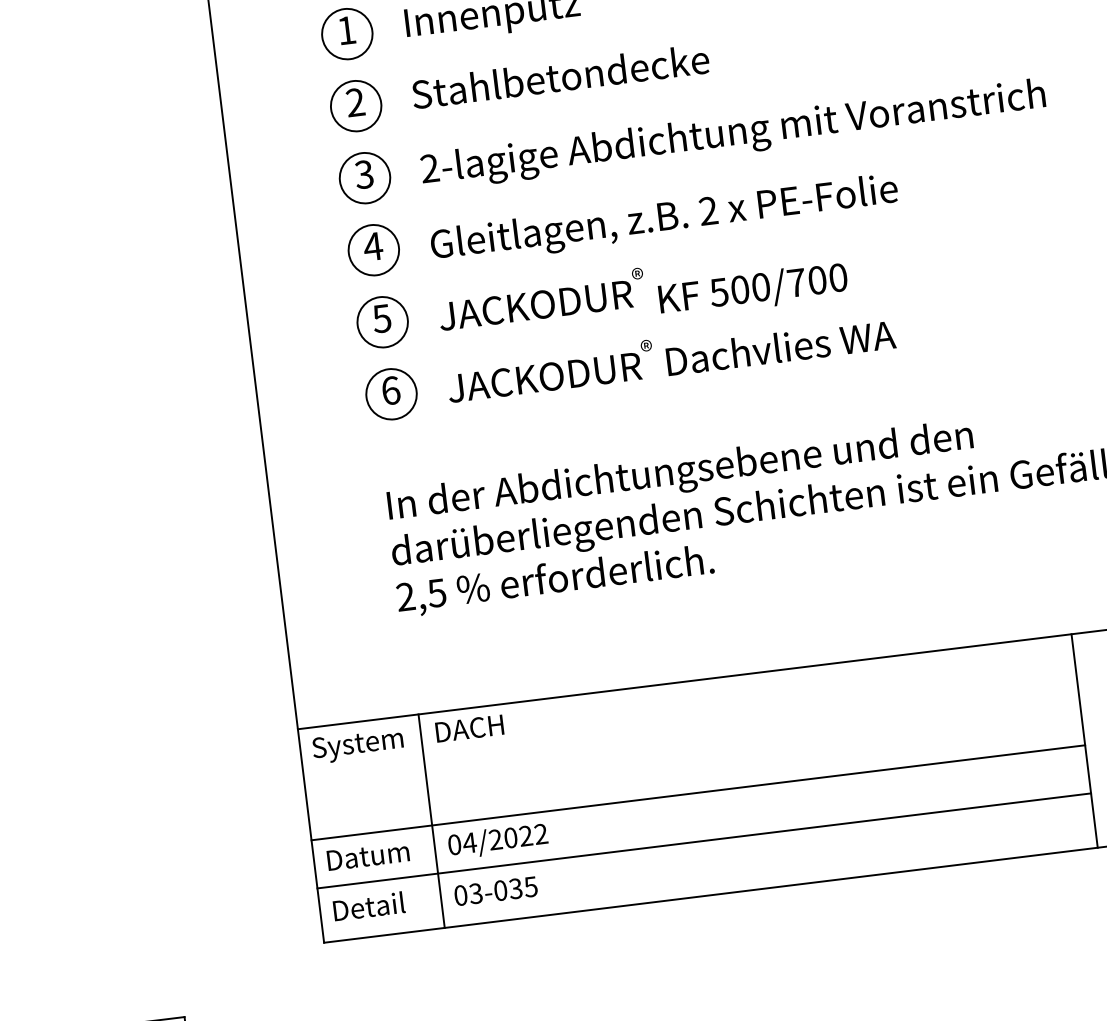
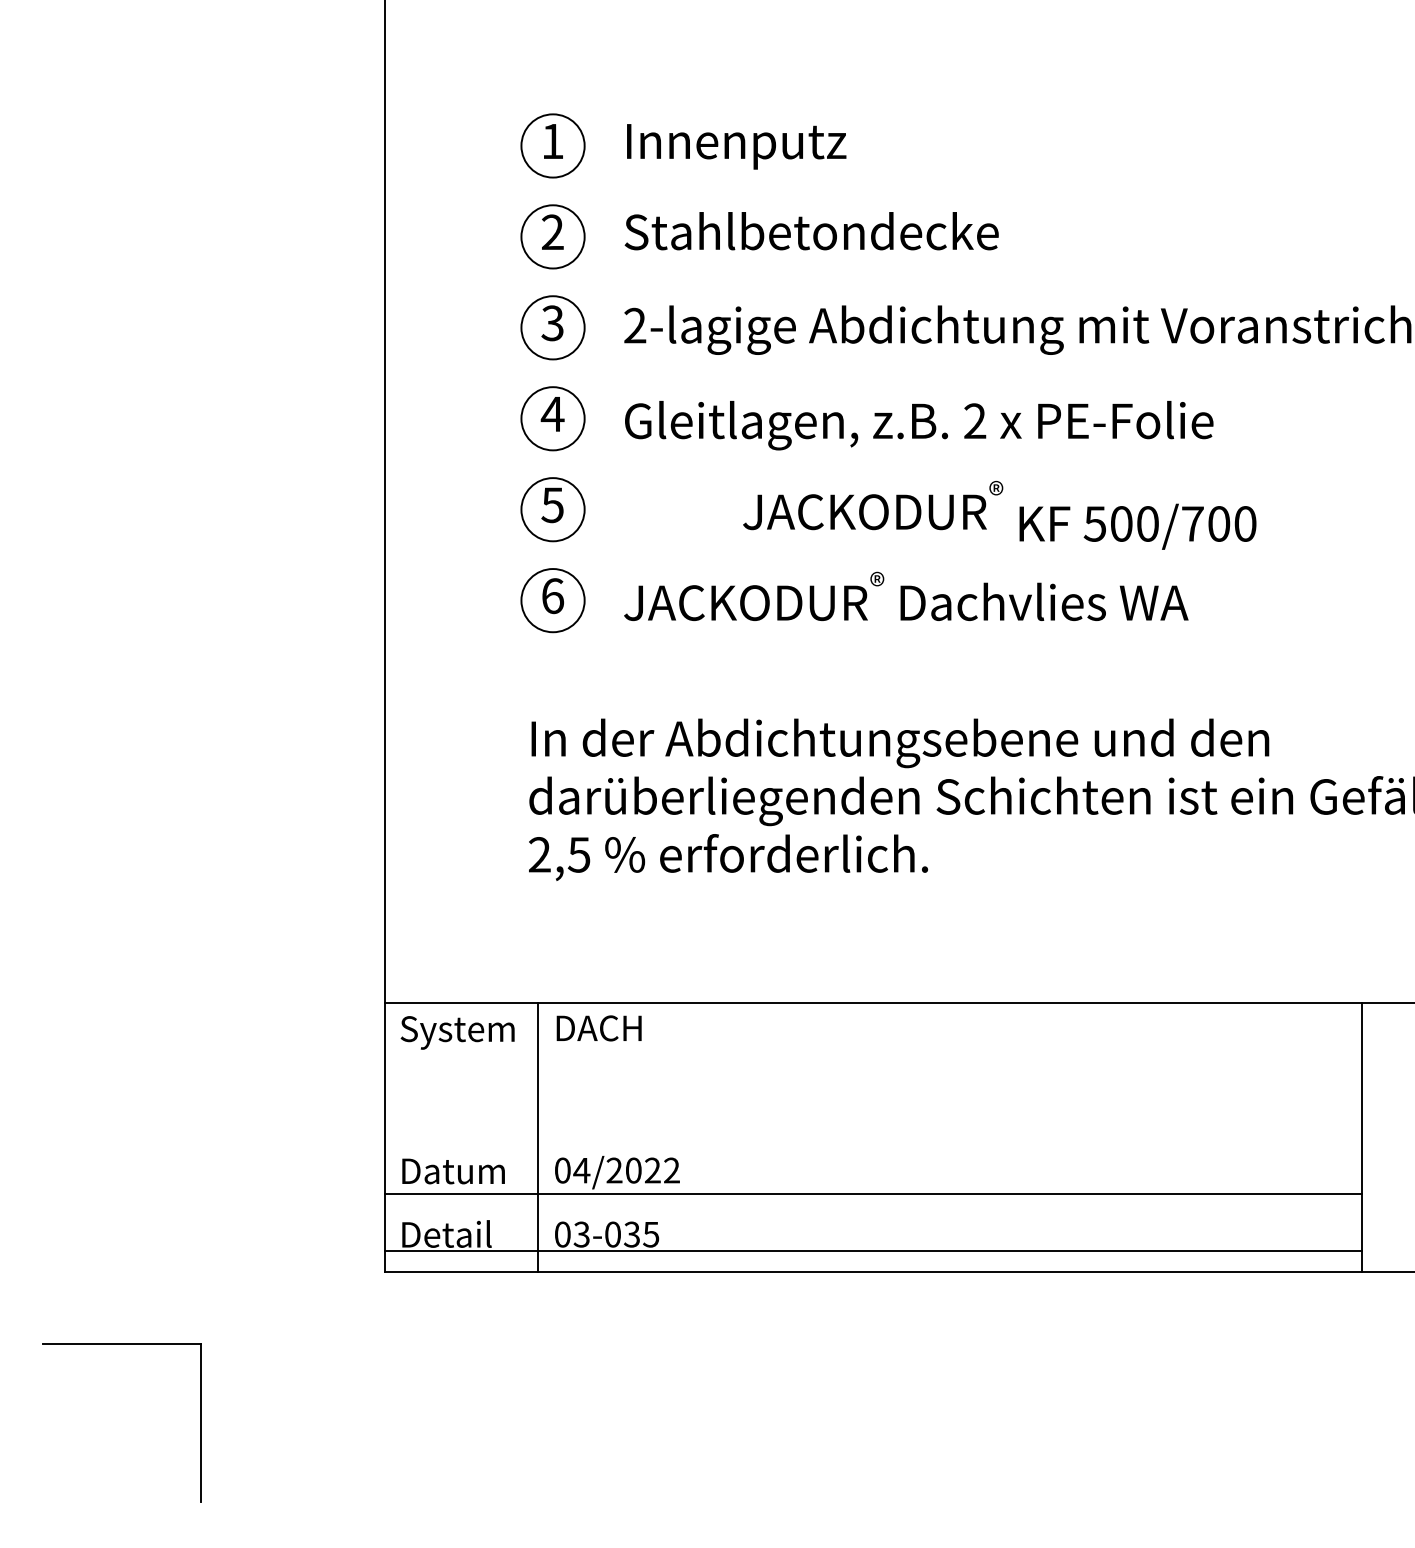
text: (642, 294) -> (999, 515), moved
line: (698, 793) -> (873, 1194), moved
line: (704, 840) -> (873, 1250), moved

